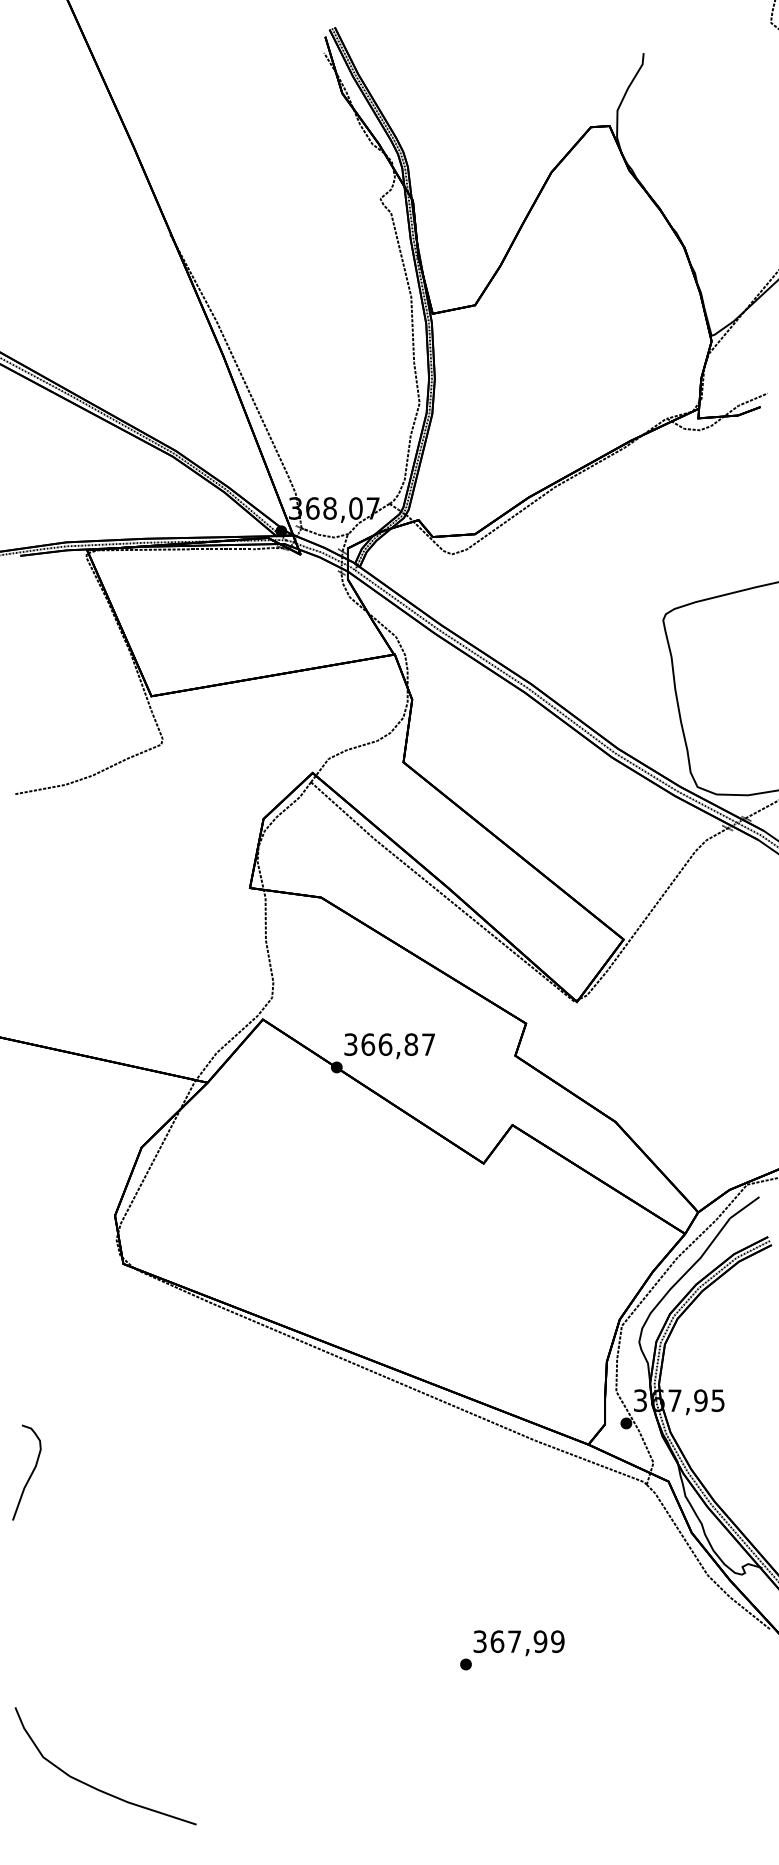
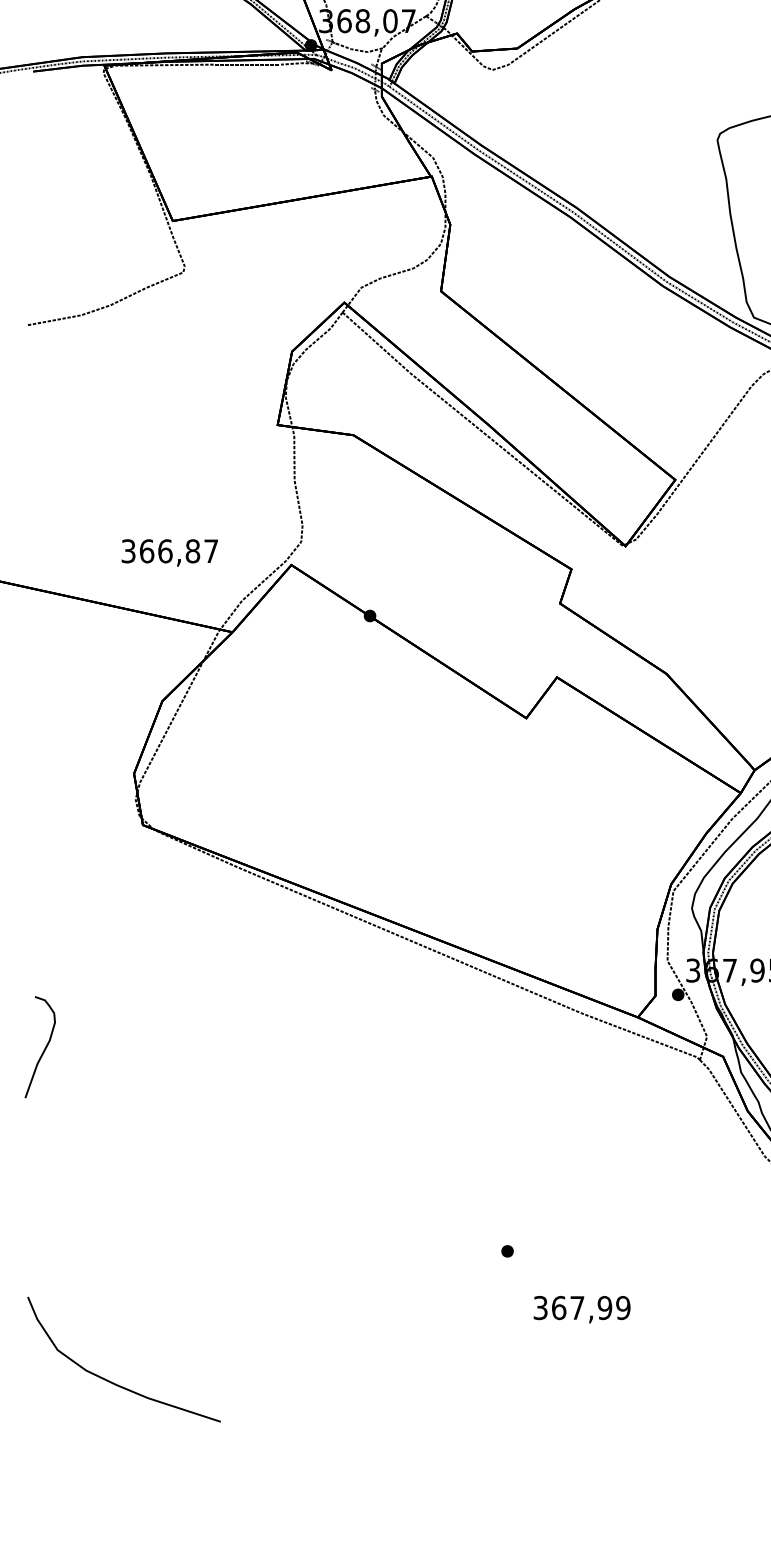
text: (389, 1046) -> (169, 553), moved
text: (518, 1643) -> (581, 1309), moved

